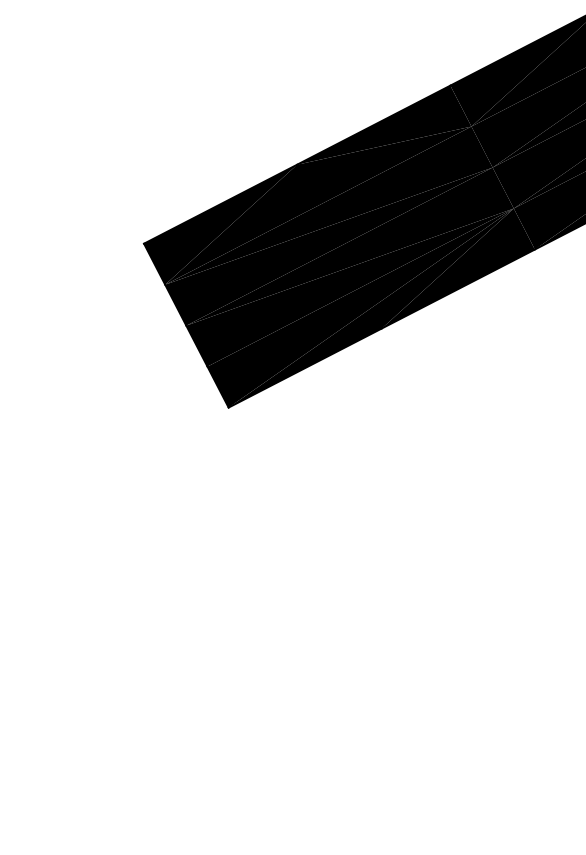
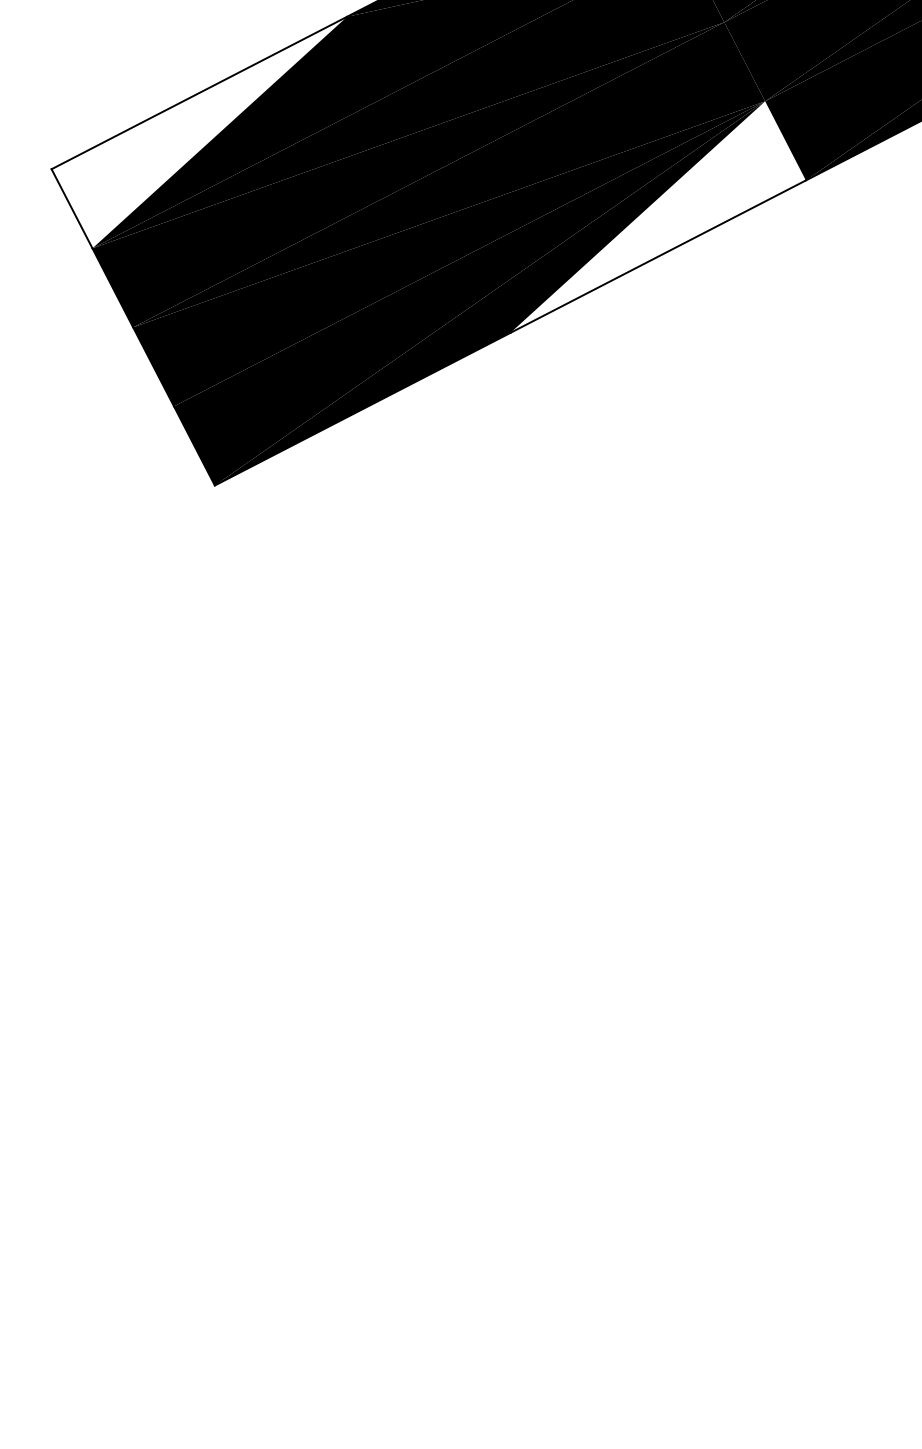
fill: (220, 224) -> (199, 132), removed
fill: (457, 268) -> (656, 217), removed

